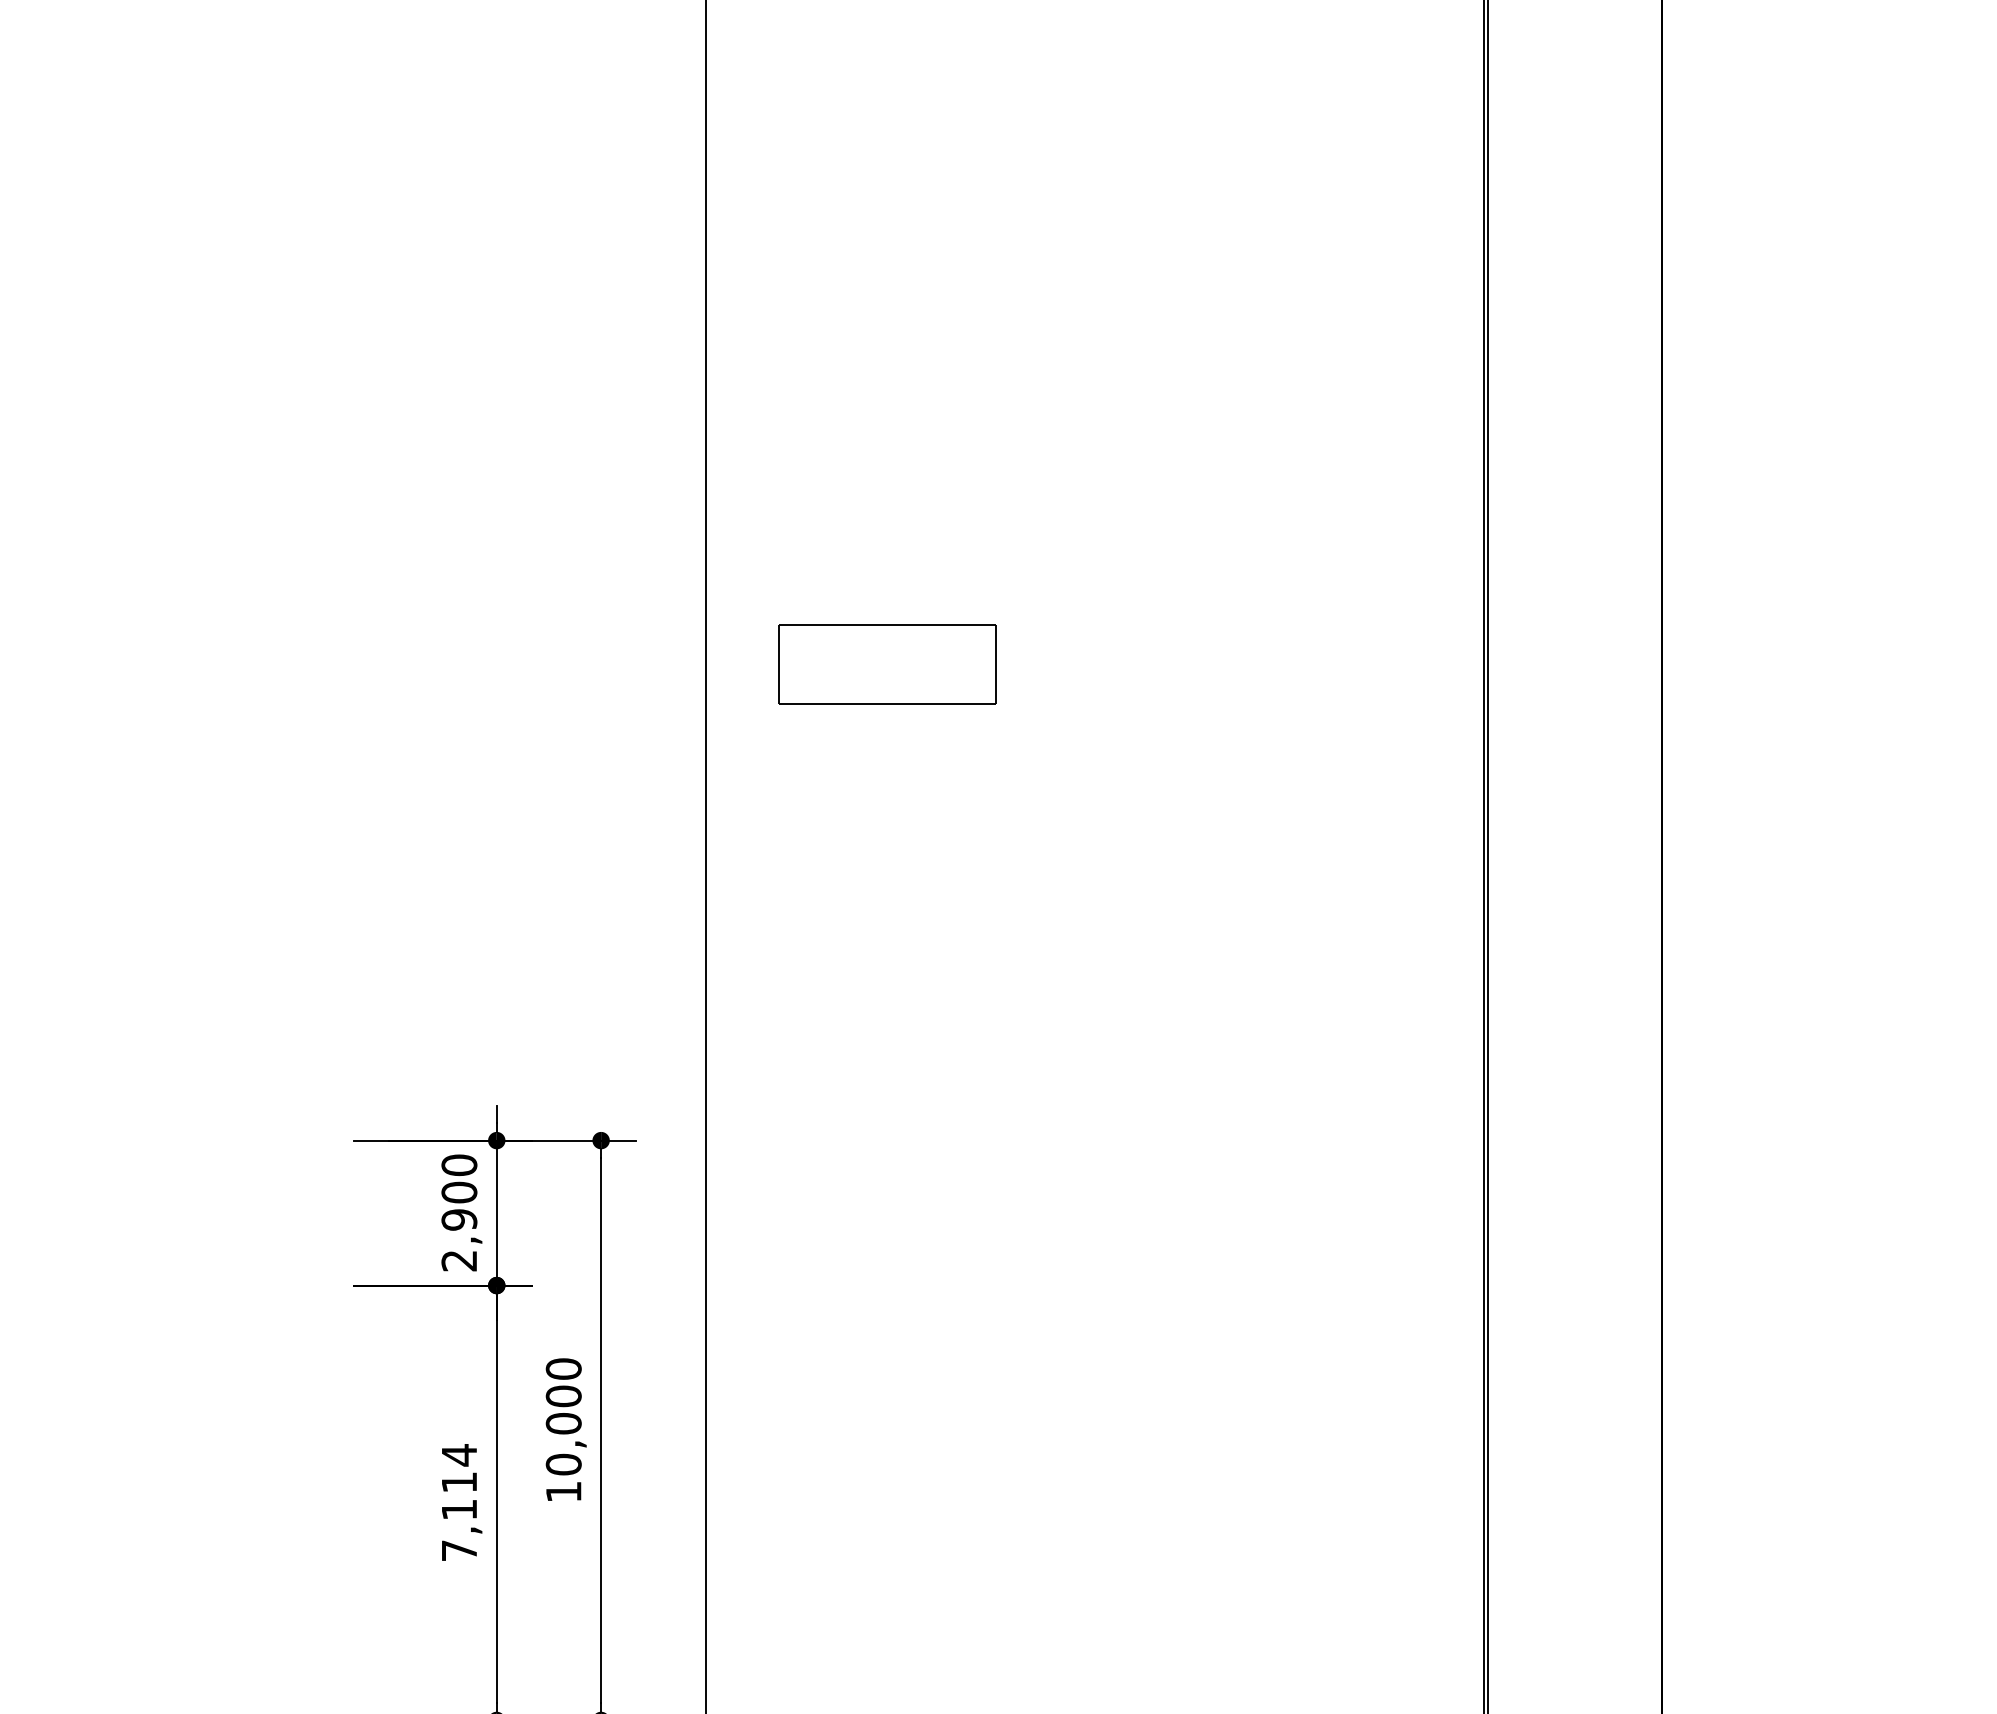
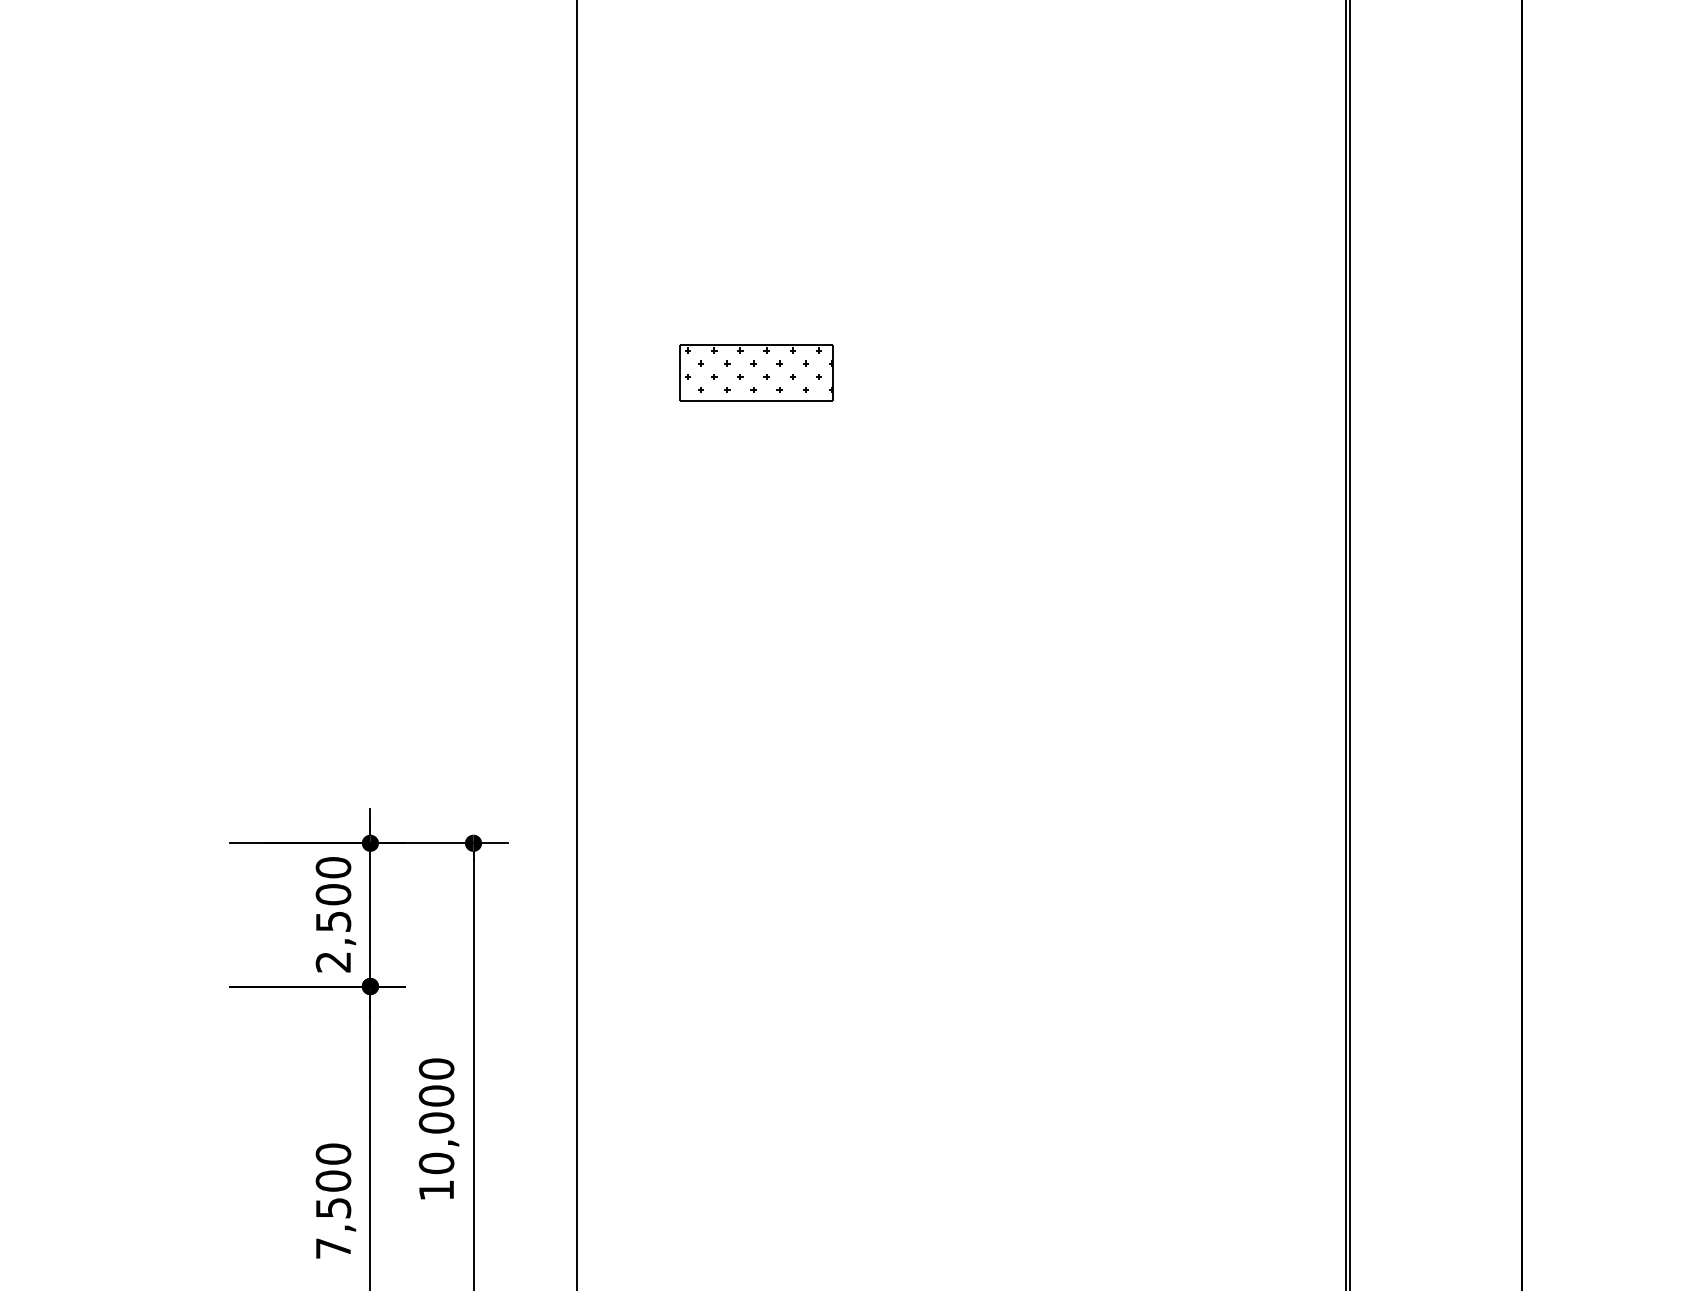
part: (887, 664) -> (756, 372), size x0.71
text: (459, 1219) -> (333, 921), 2,900 -> 2,500
text: (459, 1482) -> (333, 1181), 7,114 -> 7,500

